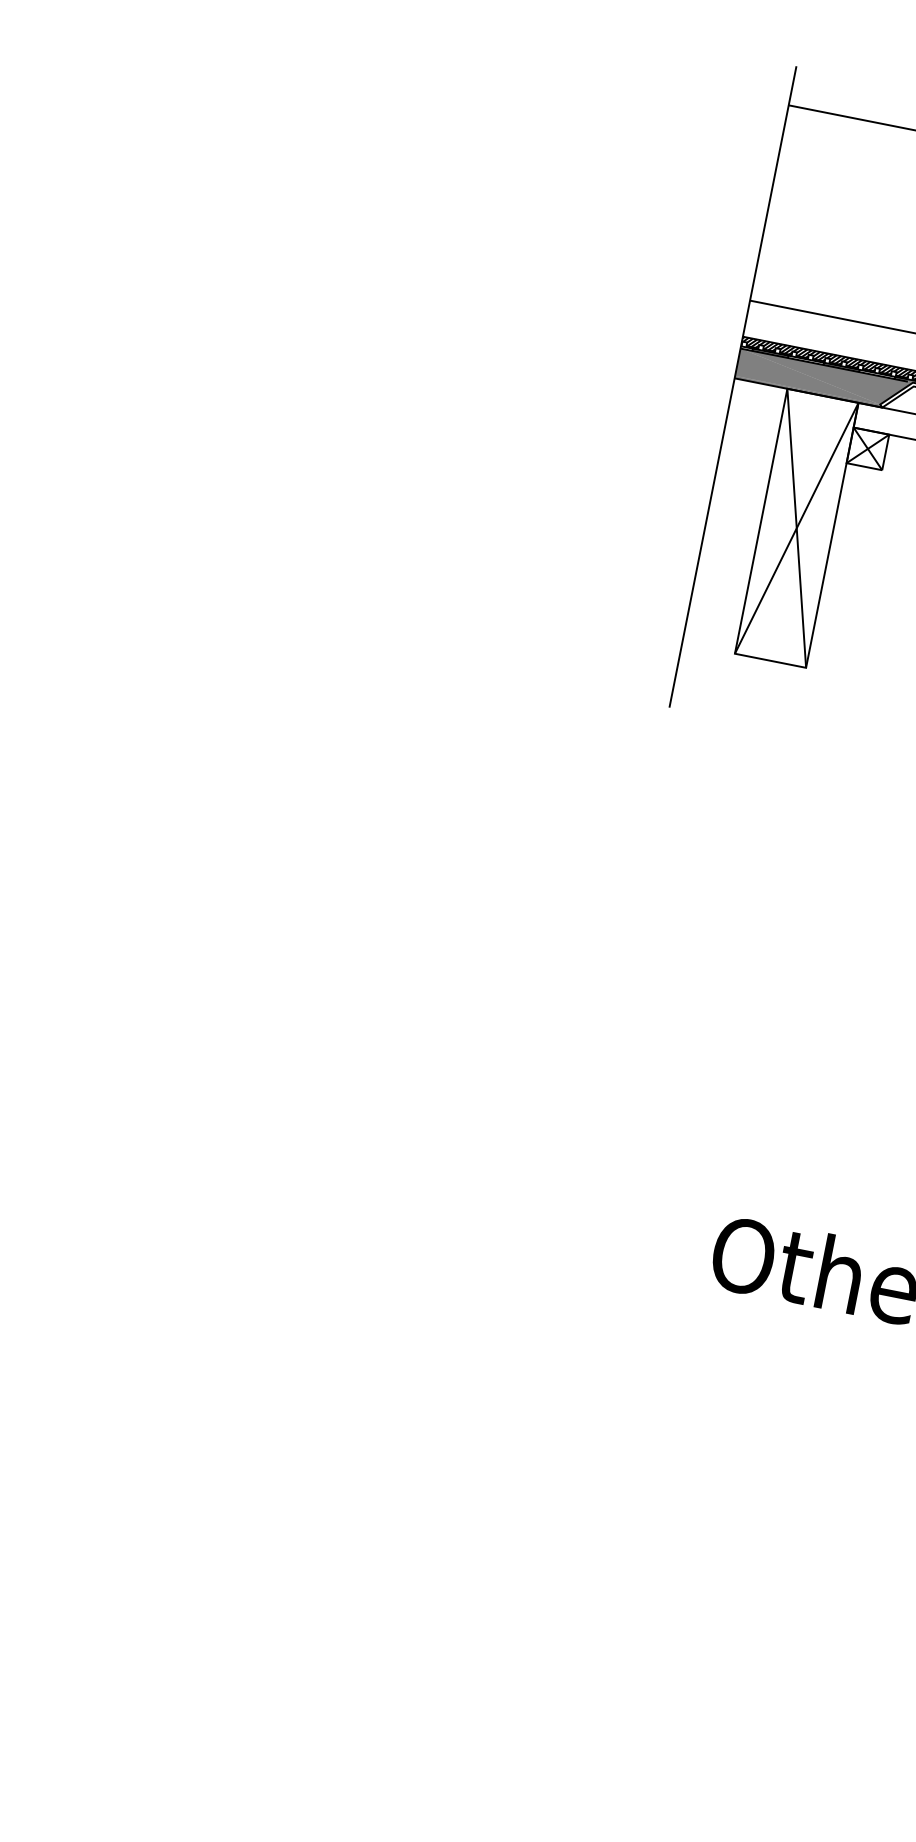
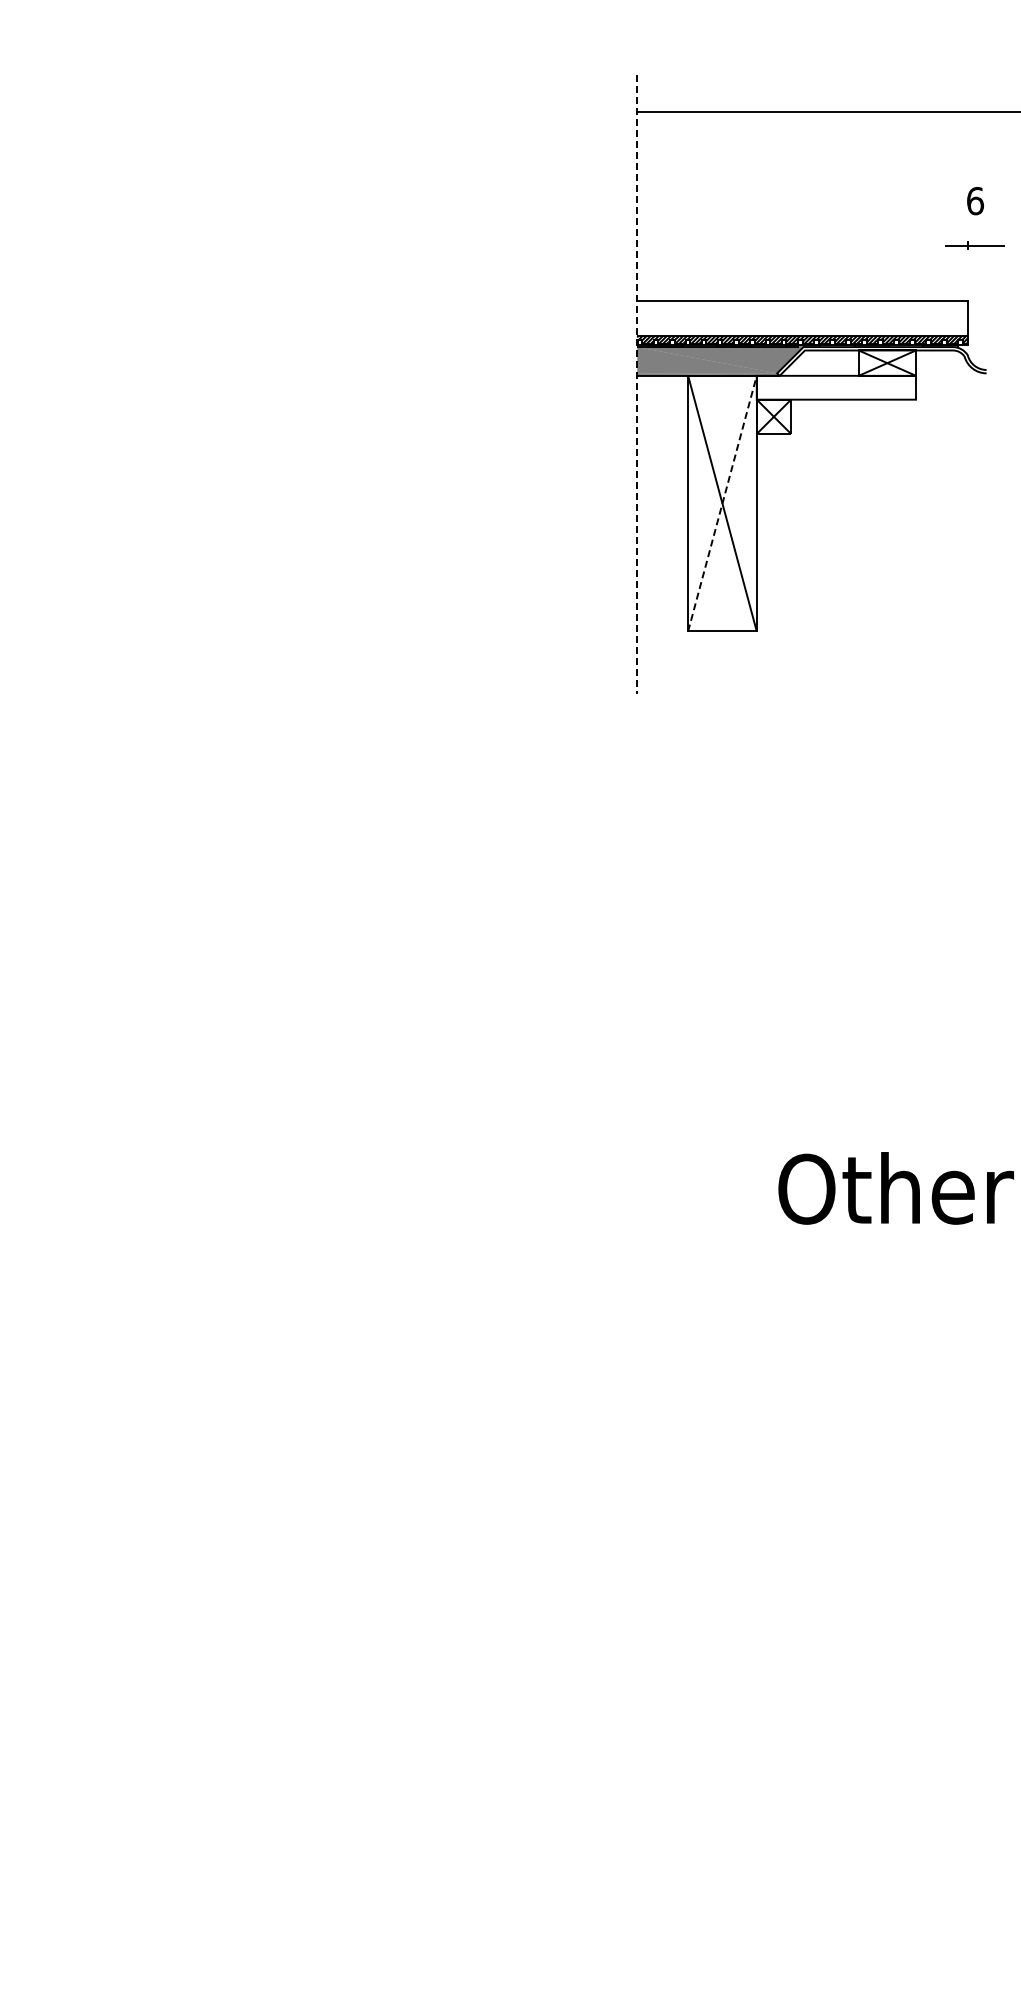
line: (733, 387) -> (637, 384), solid -> dashed
line: (796, 528) -> (722, 503), solid -> dashed

